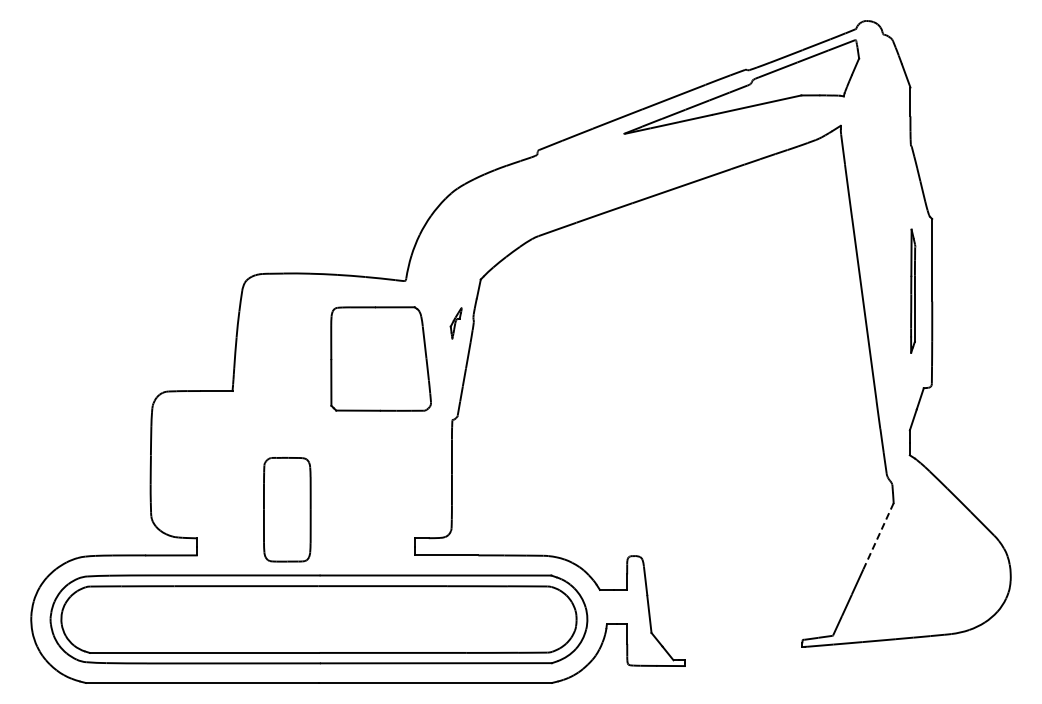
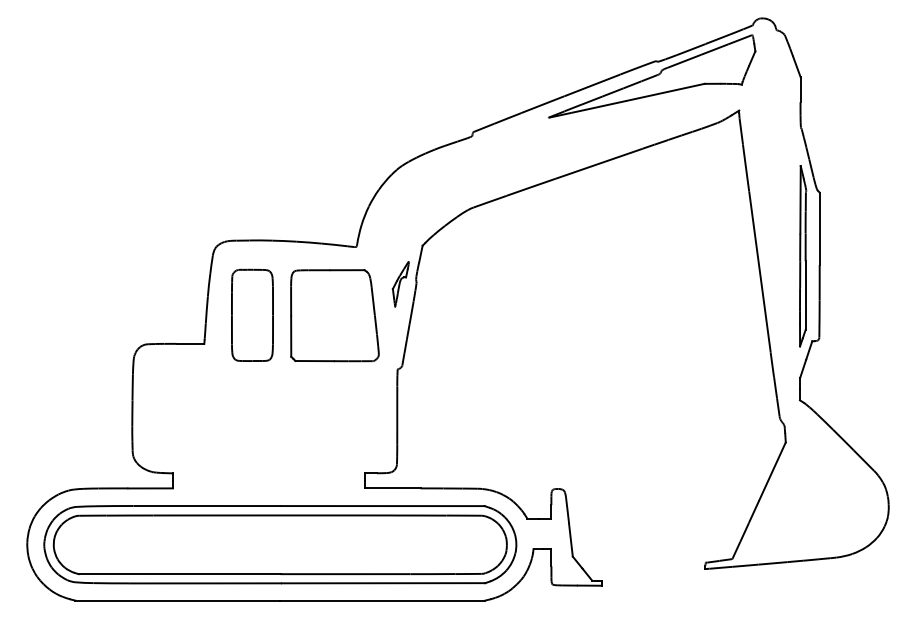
part: (912, 290) -> (802, 255), size x1.67
part: (456, 323) -> (401, 284), size x1.67
part: (287, 509) -> (252, 315), moved
line: (878, 536) -> (772, 471), dashed -> solid

